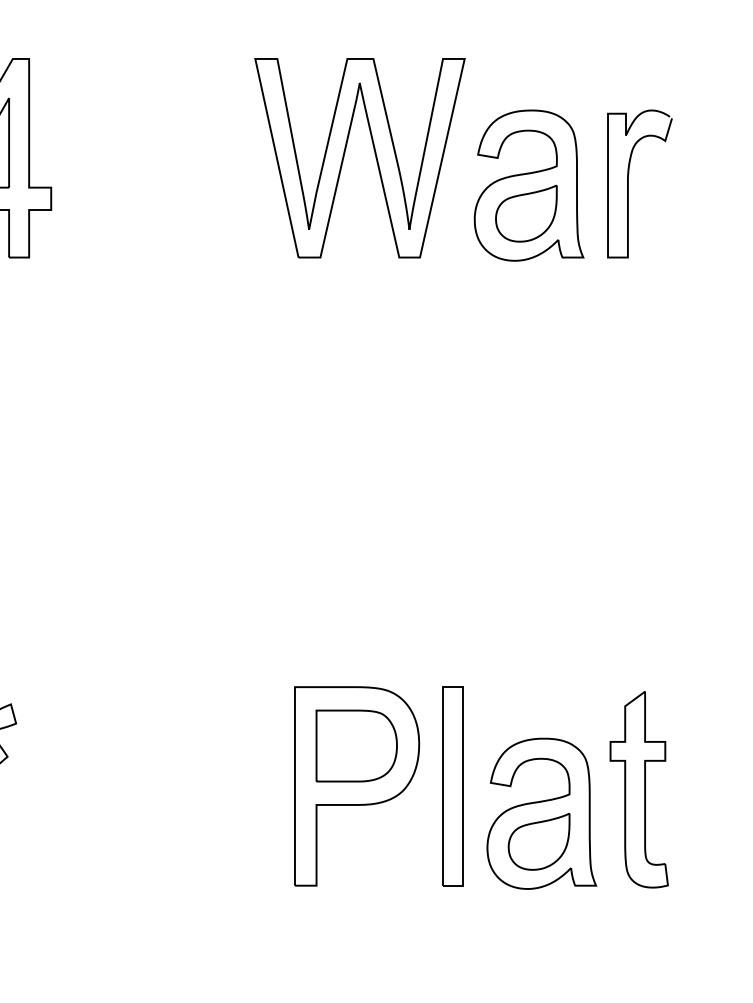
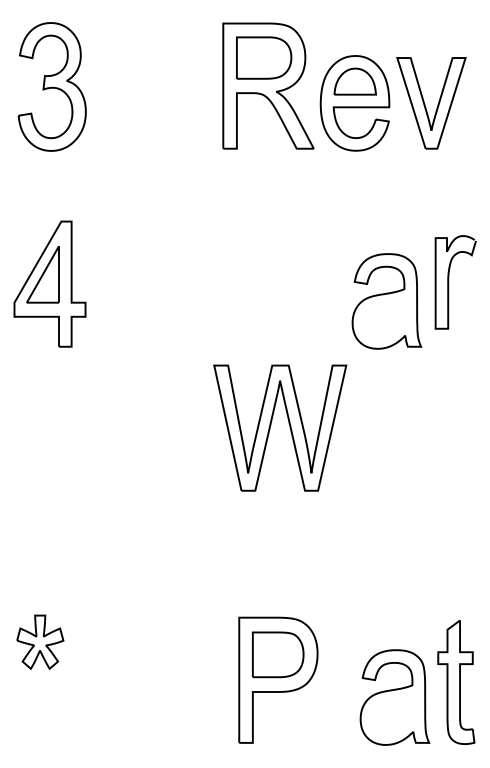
part: (373, 150) -> (288, 423), moved
curve: (629, 184) -> (449, 282), moved
part: (526, 212) -> (385, 318), removed
part: (452, 786) -> (338, 680), removed
part: (539, 840) -> (393, 714), removed

